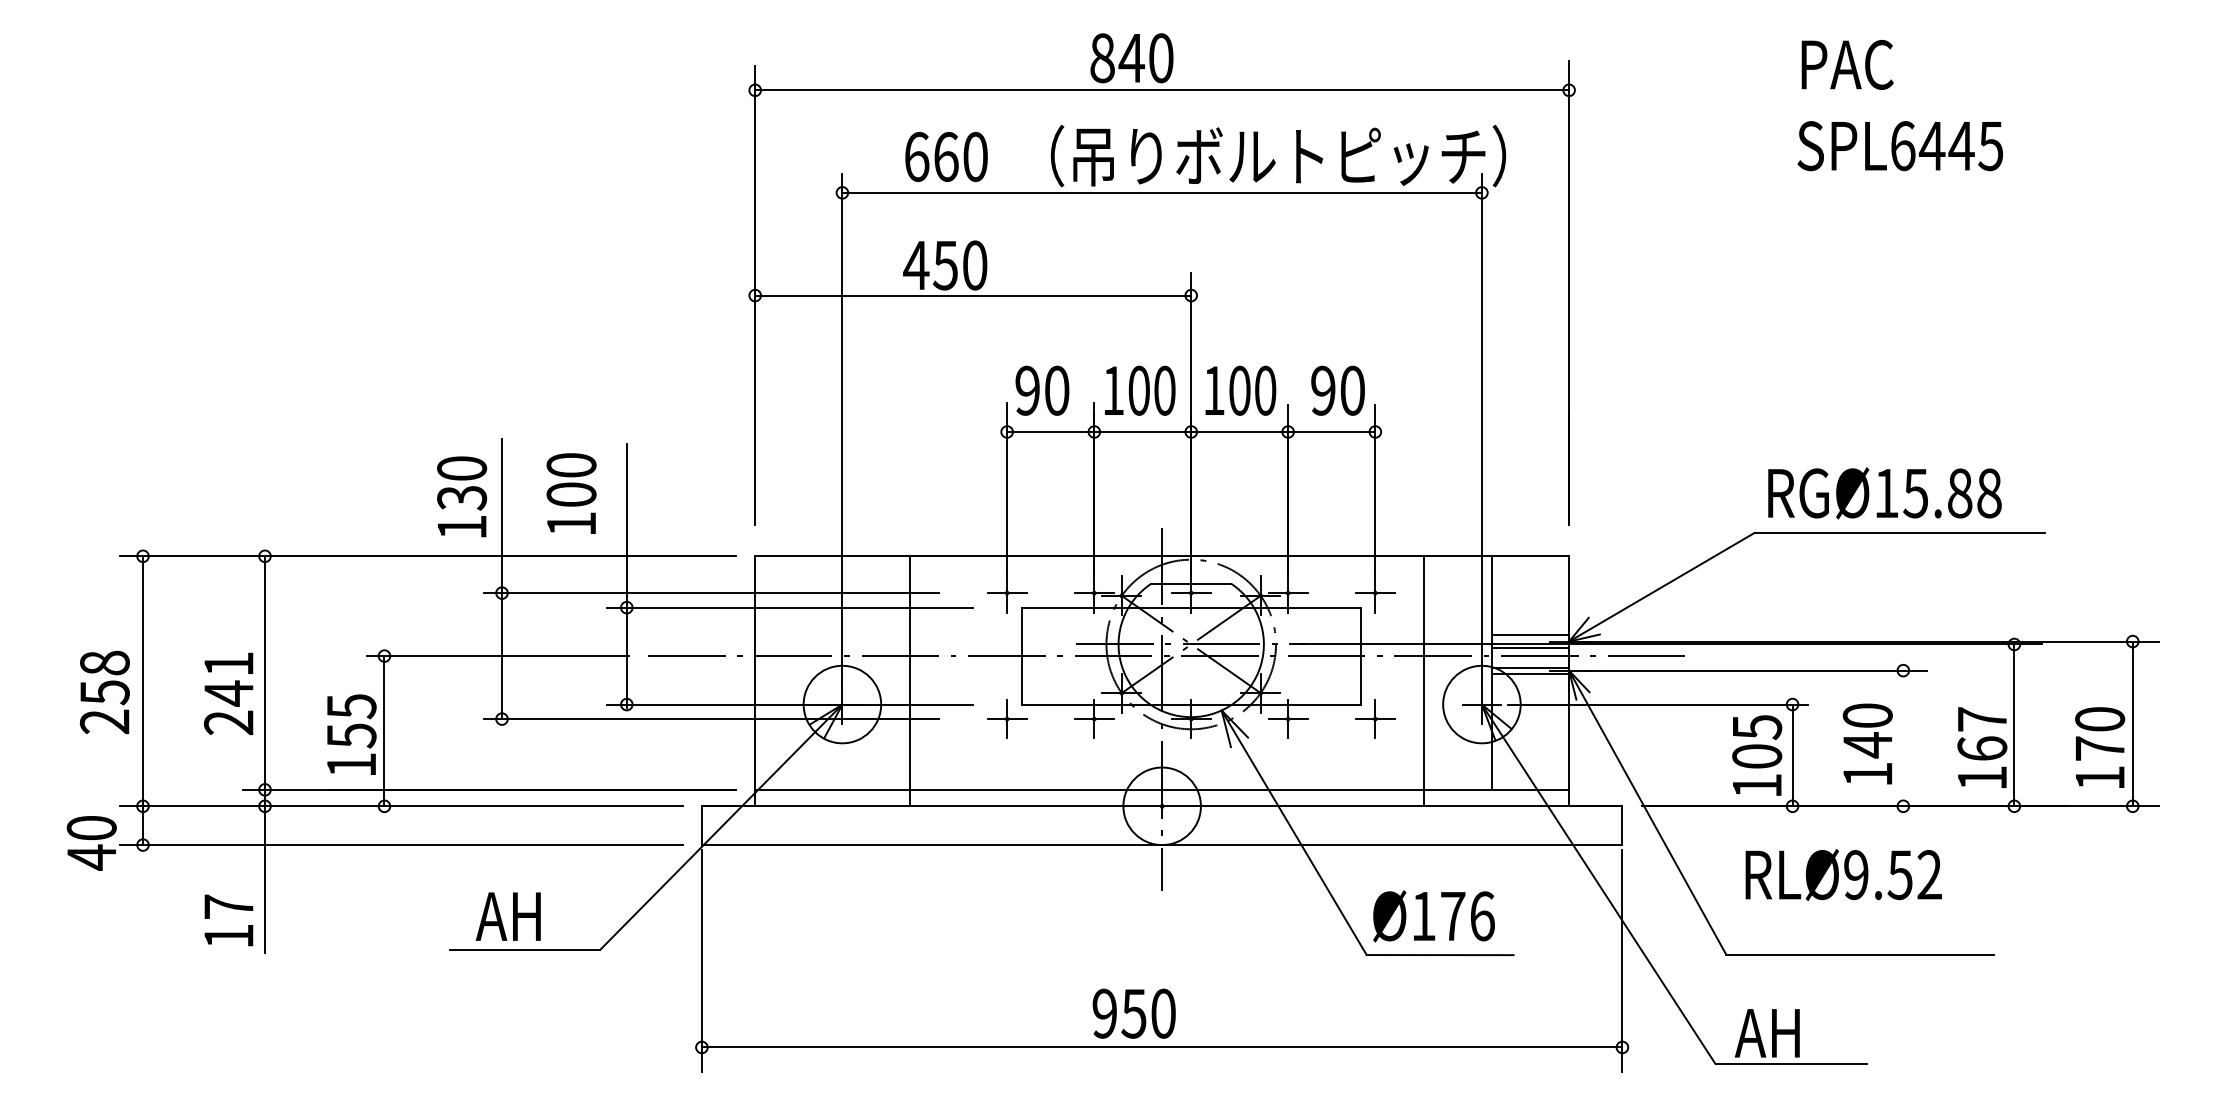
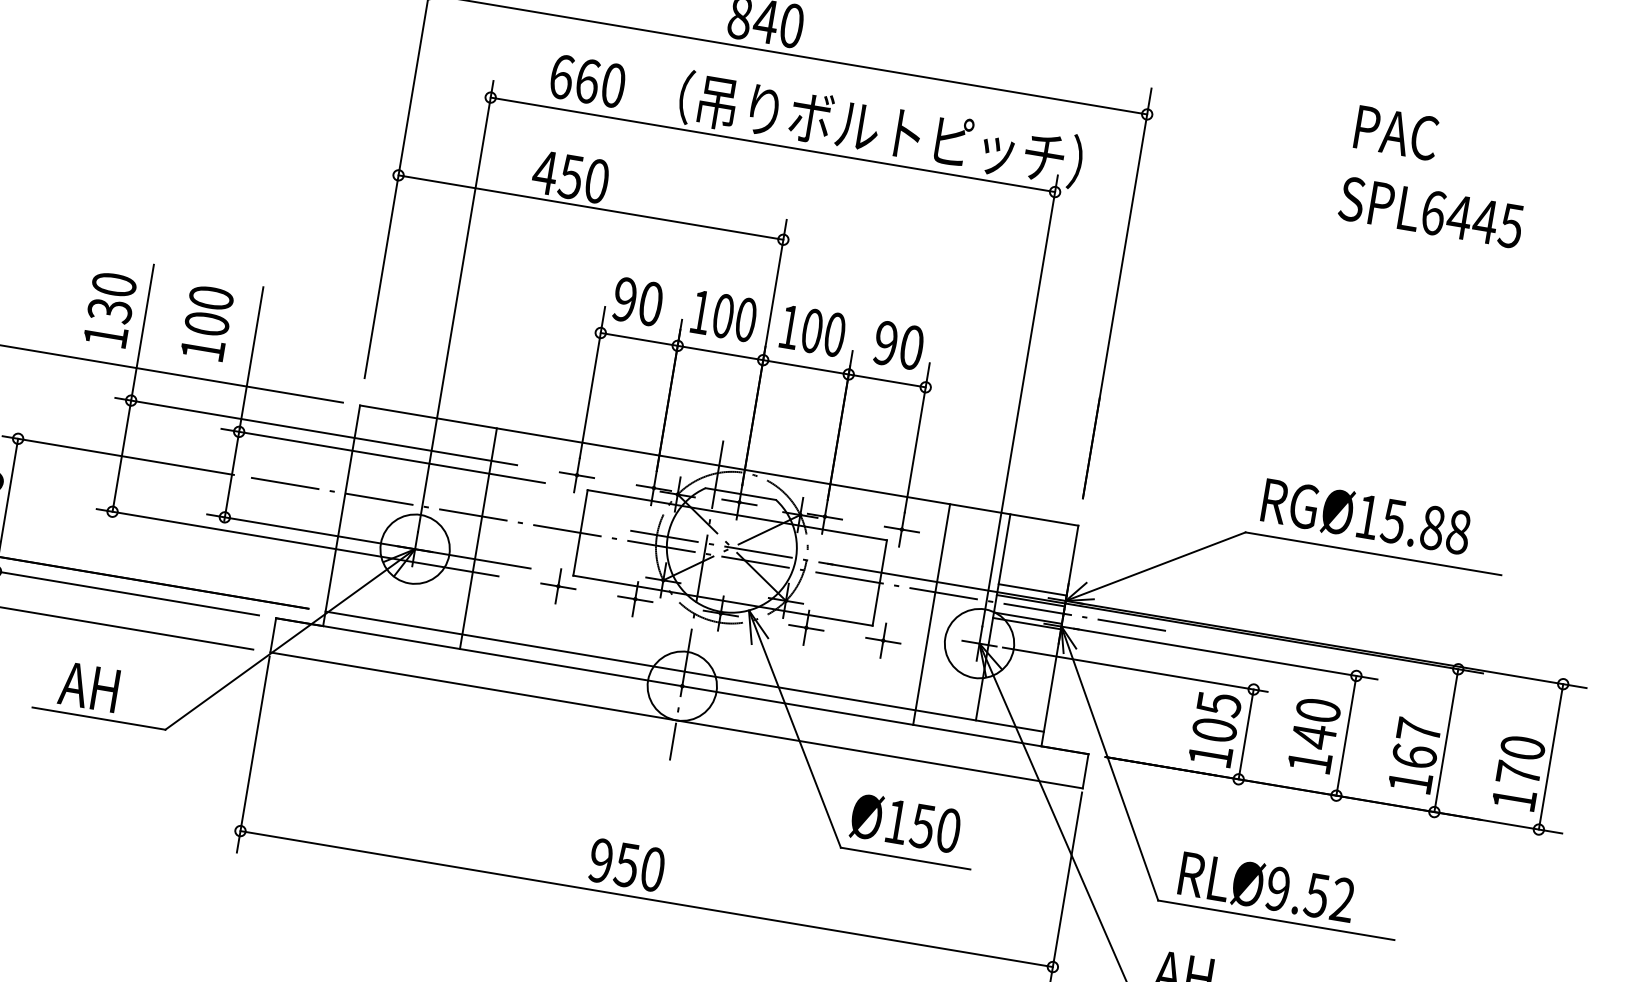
line: (1903, 738) -> (1346, 735), added
text: (1843, 874) -> (1266, 886), moved
text: (1467, 916) -> (935, 828), Ø176 -> Ø150

